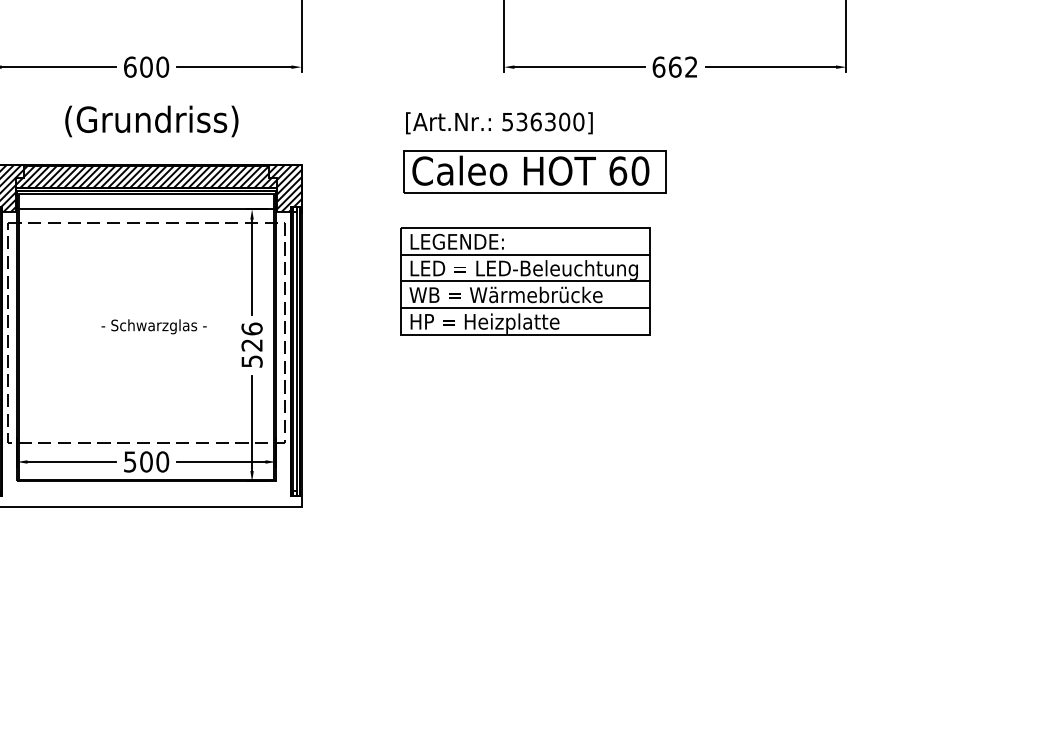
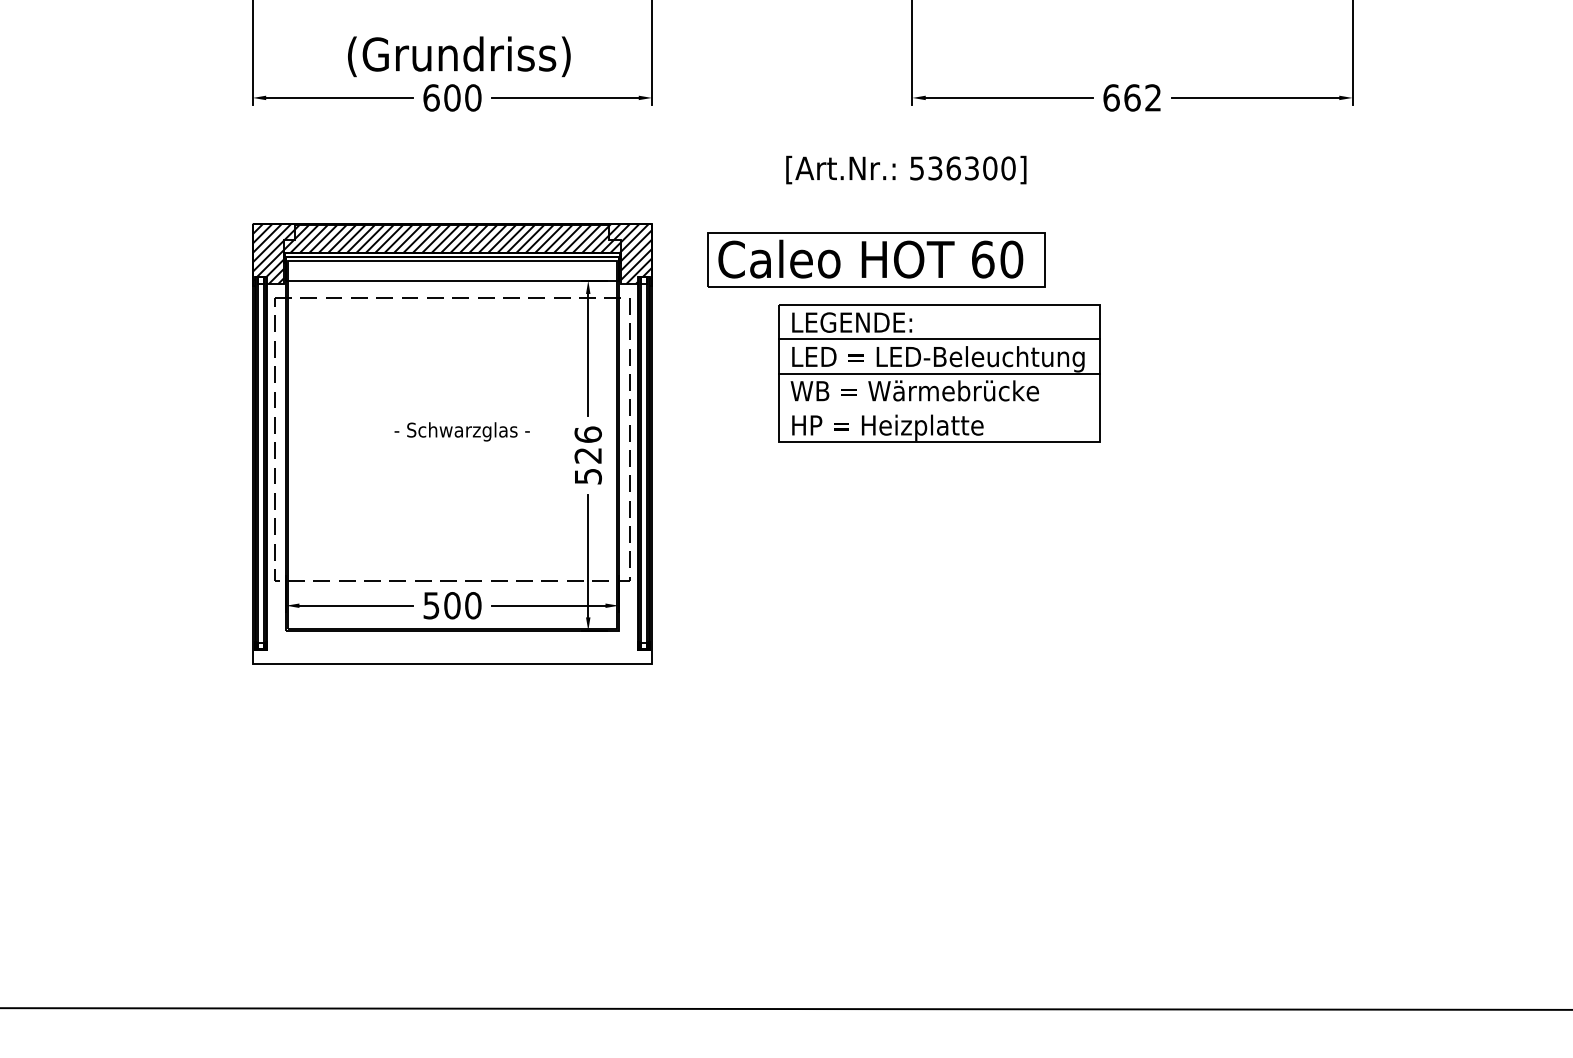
text: (151, 121) -> (459, 56), moved
part: (535, 171) -> (876, 259), moved
line: (525, 308) -> (939, 408), removed

